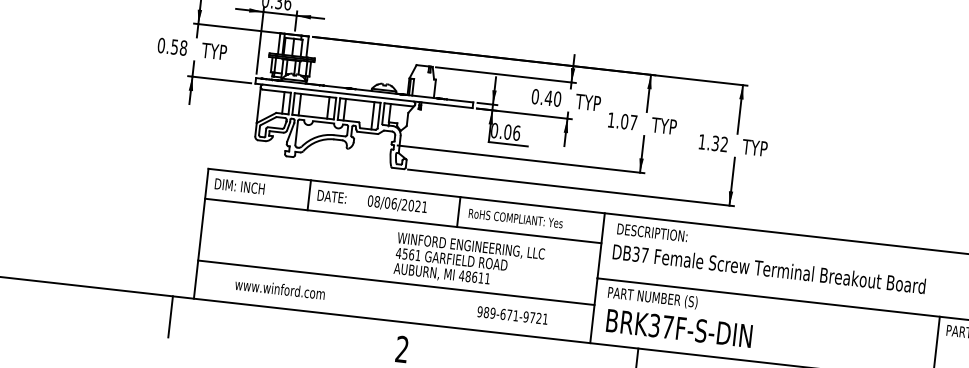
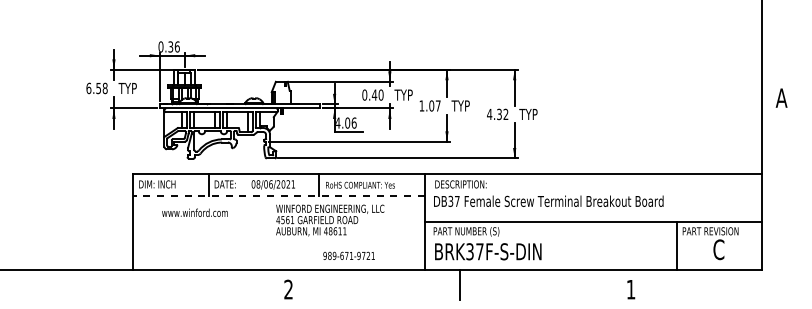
text: (161, 44) -> (88, 87), 0.58 -> 6.58
text: (495, 129) -> (338, 122), 0.06 -> 4.06
text: (701, 142) -> (489, 114), 1.32 -> 4.32
line: (402, 221) -> (278, 196), solid -> dashed
line: (395, 282) -> (278, 241), removed
text: (279, 288) -> (194, 212), moved
text: (511, 314) -> (348, 255), moved
line: (170, 316) -> (117, 284), removed

